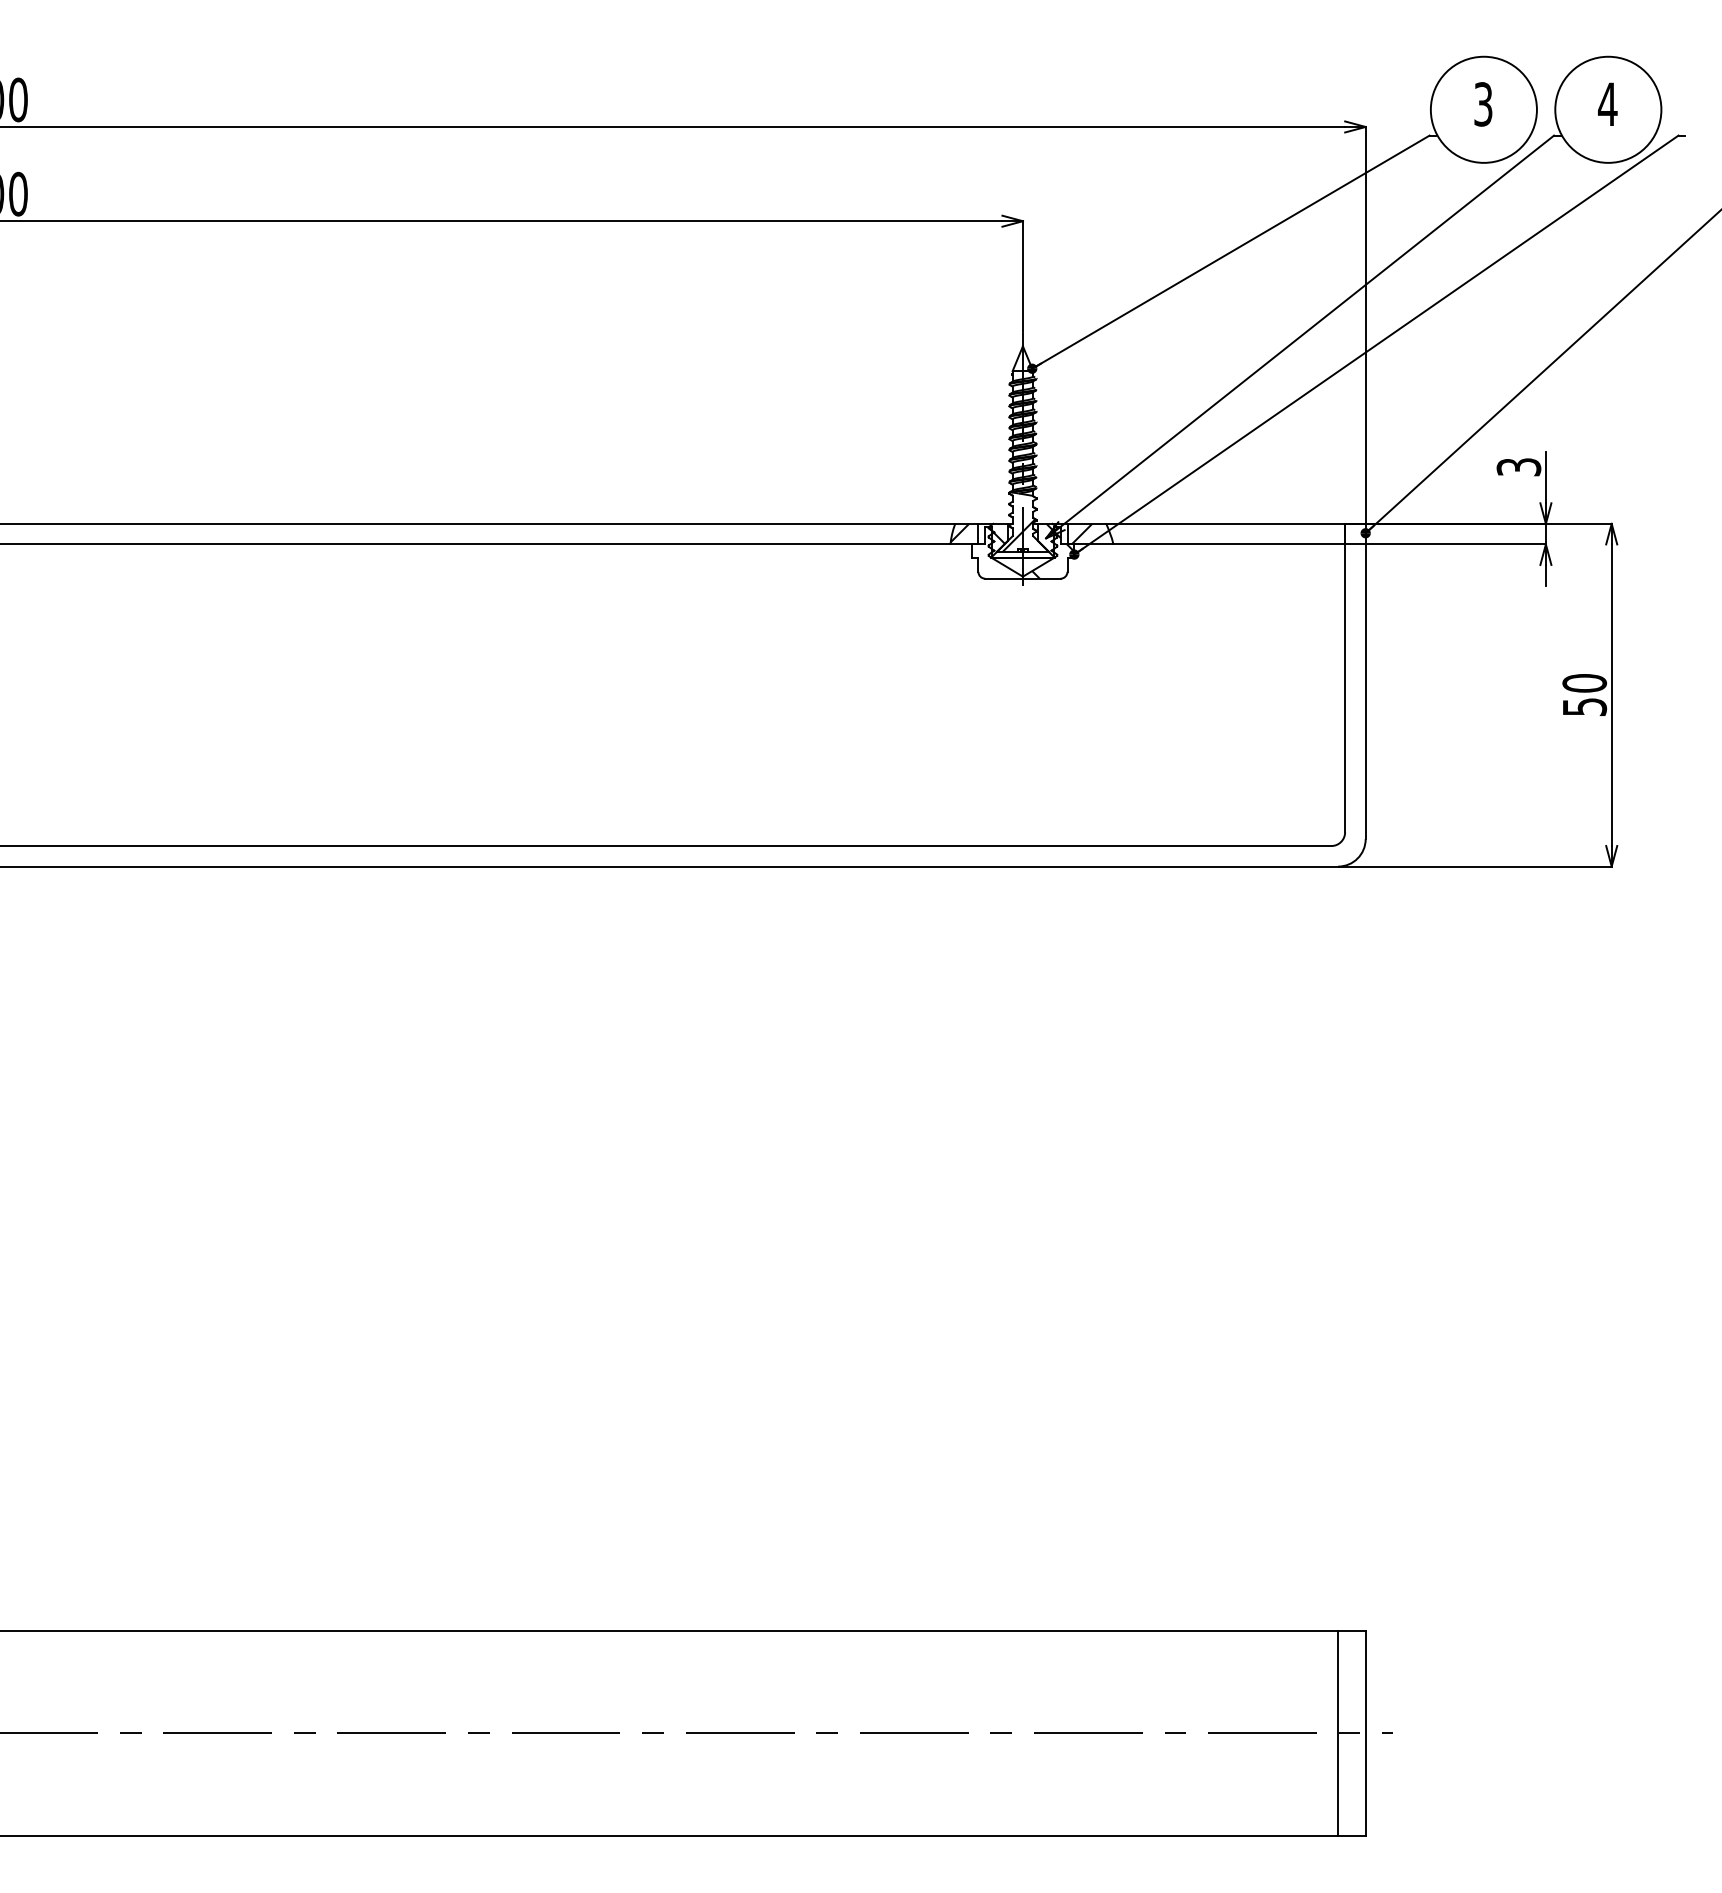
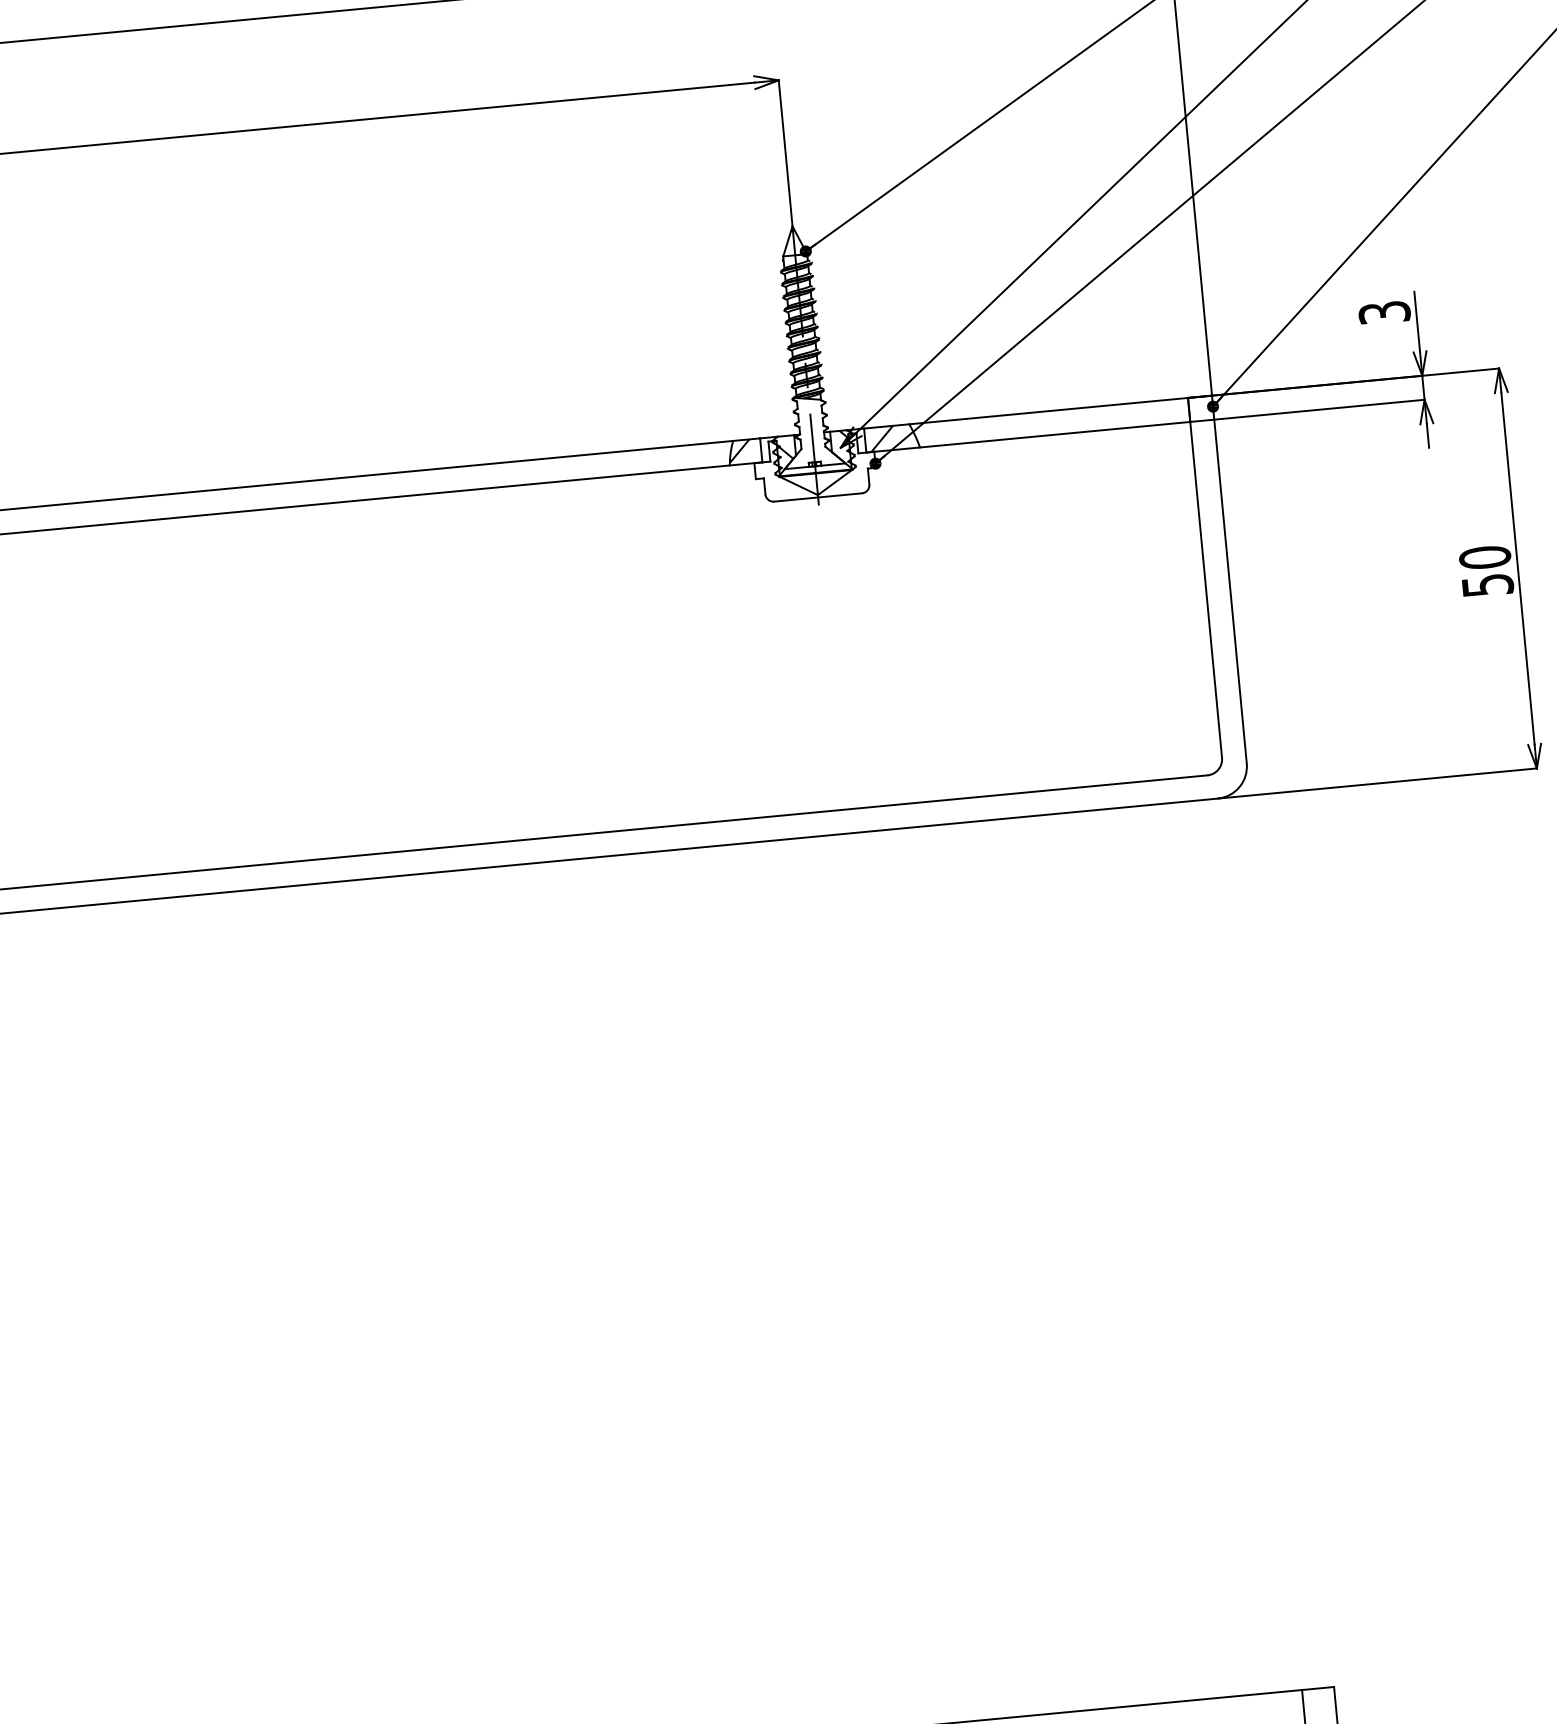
hatch: (1018, 535) -> (808, 447), removed
hatch: (1031, 552) -> (825, 465), removed

